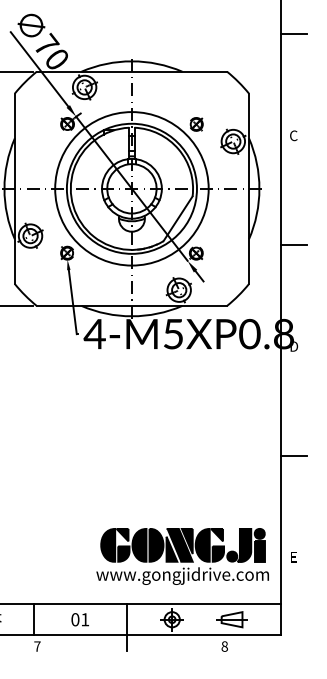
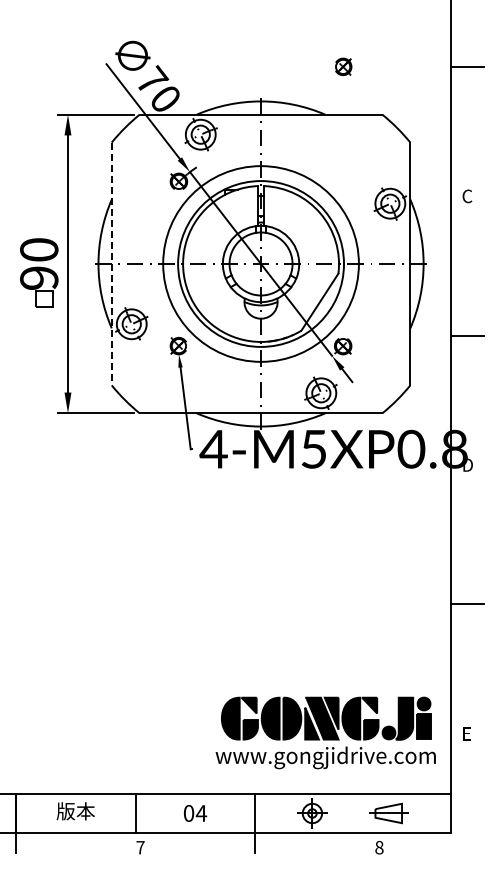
part: (196, 124) -> (343, 66), moved
line: (14, 189) -> (111, 264), solid -> dashed
text: (85, 619) -> (201, 813), 01 -> 04

